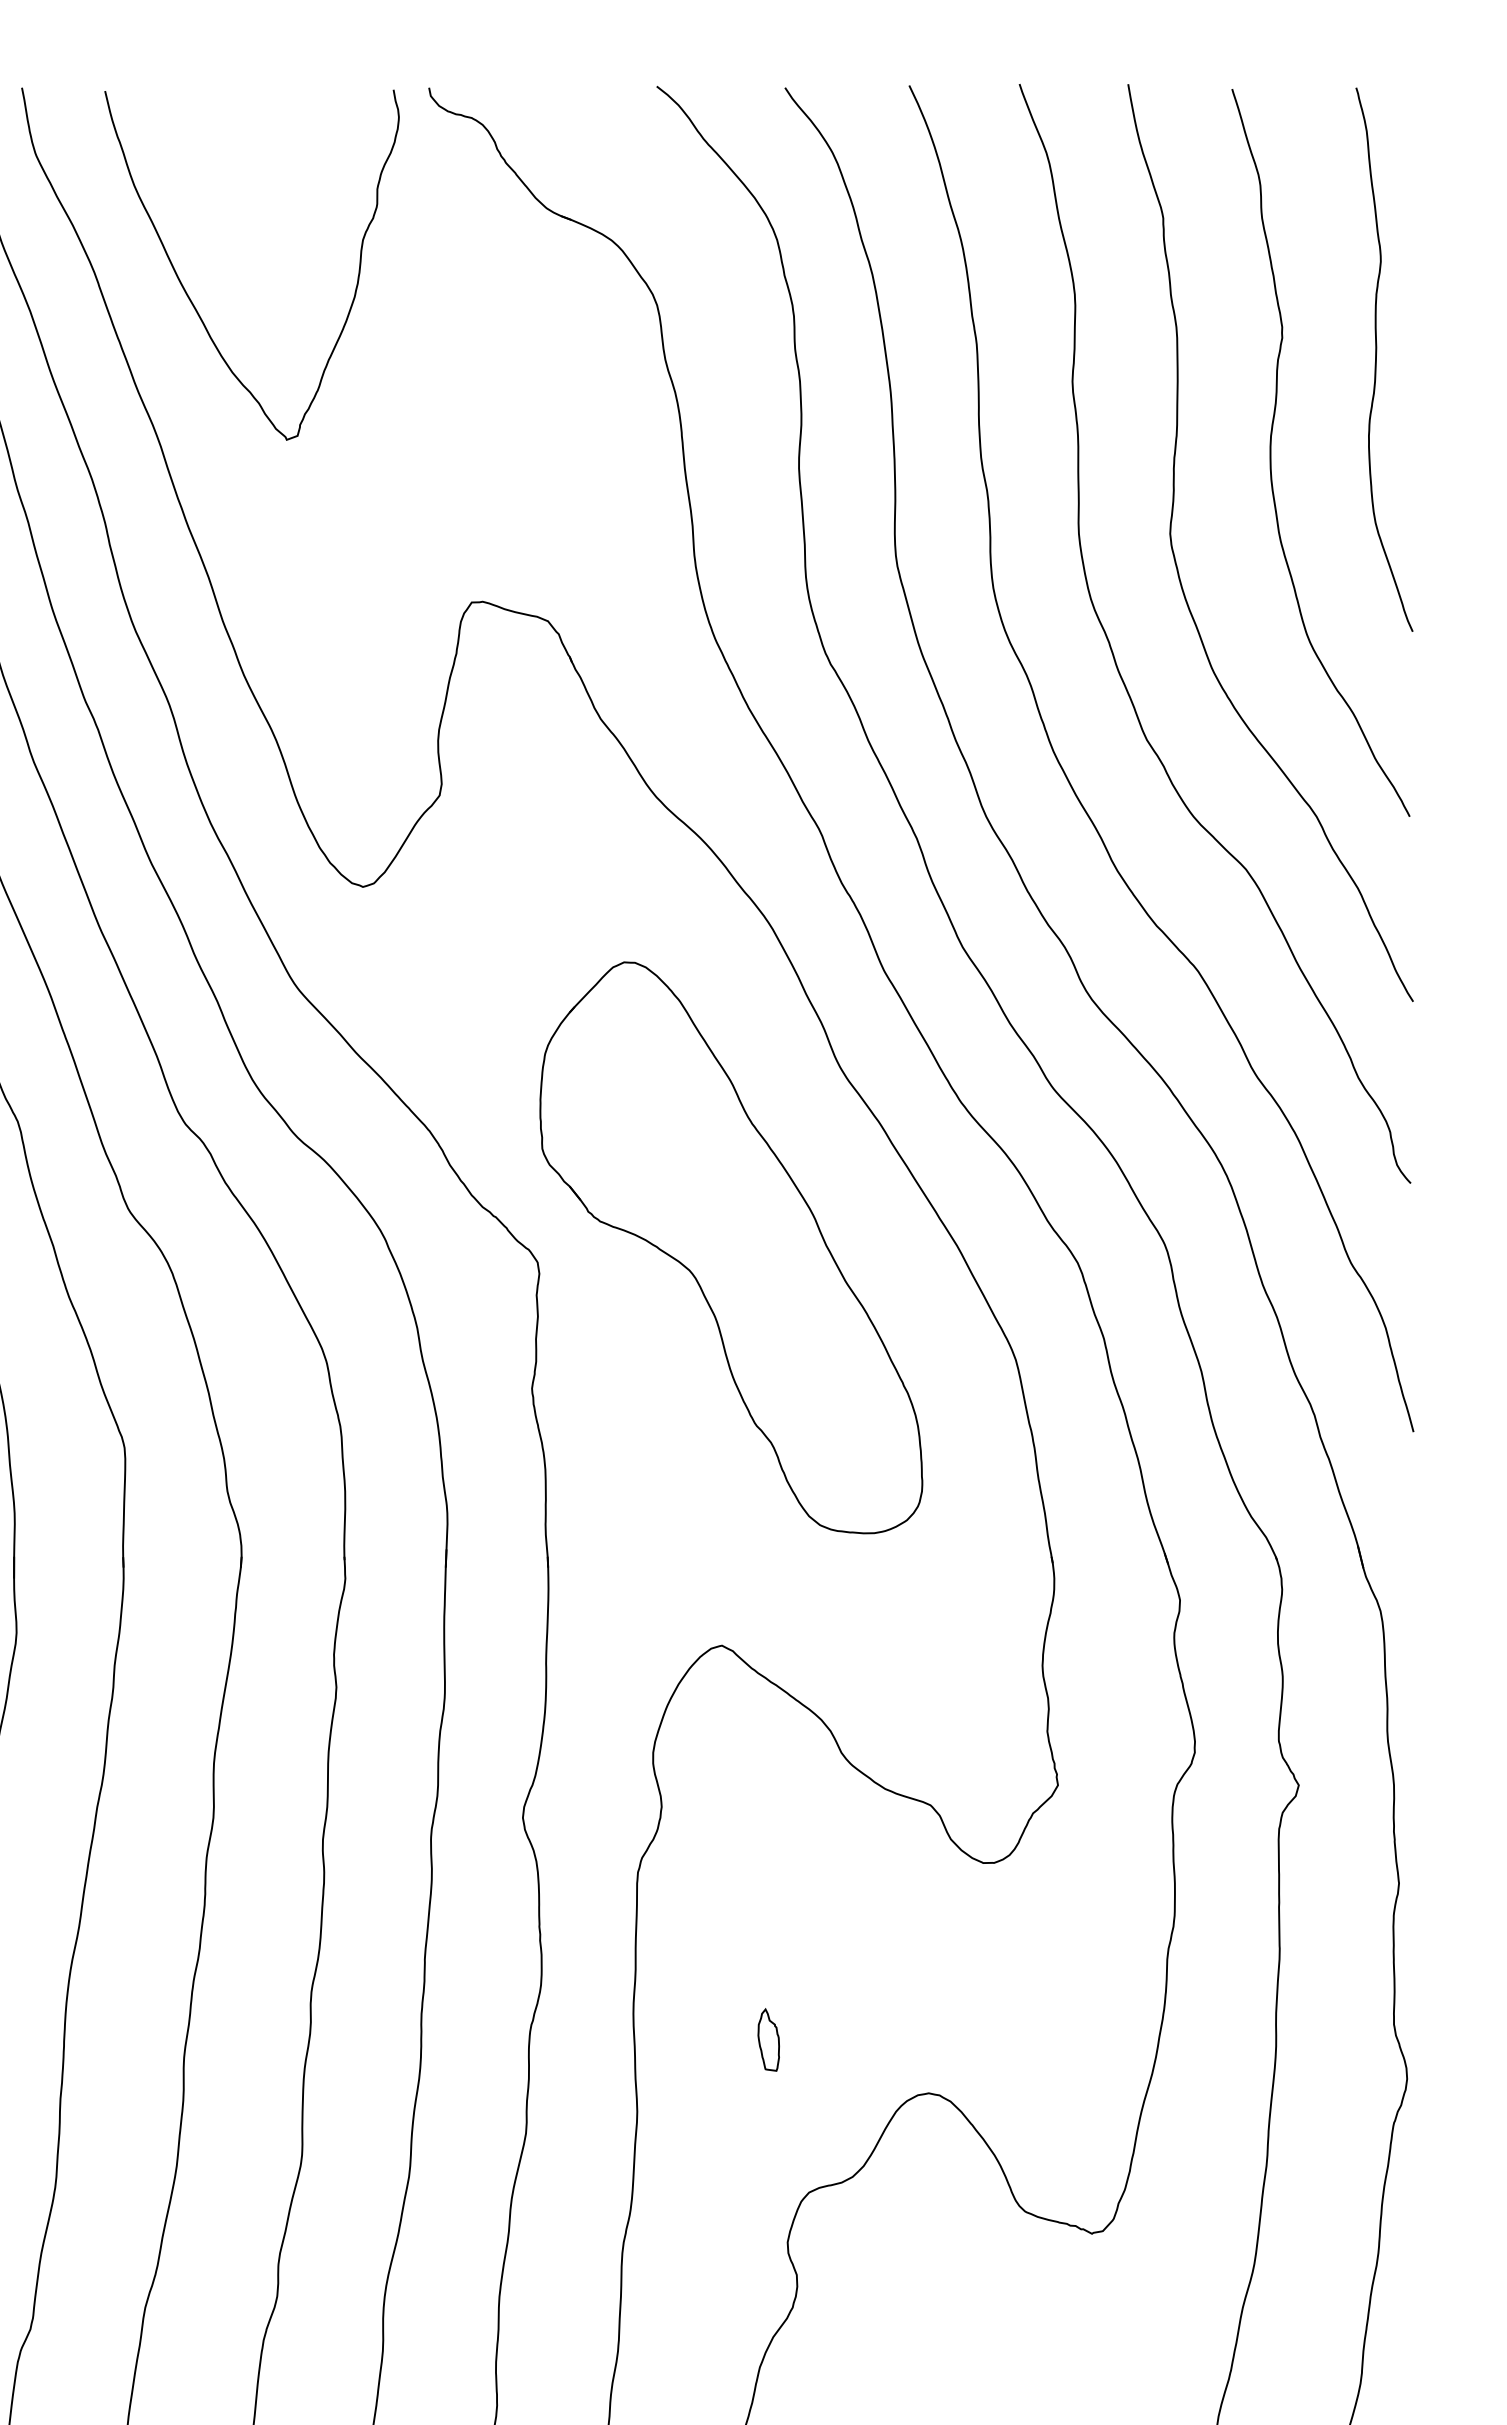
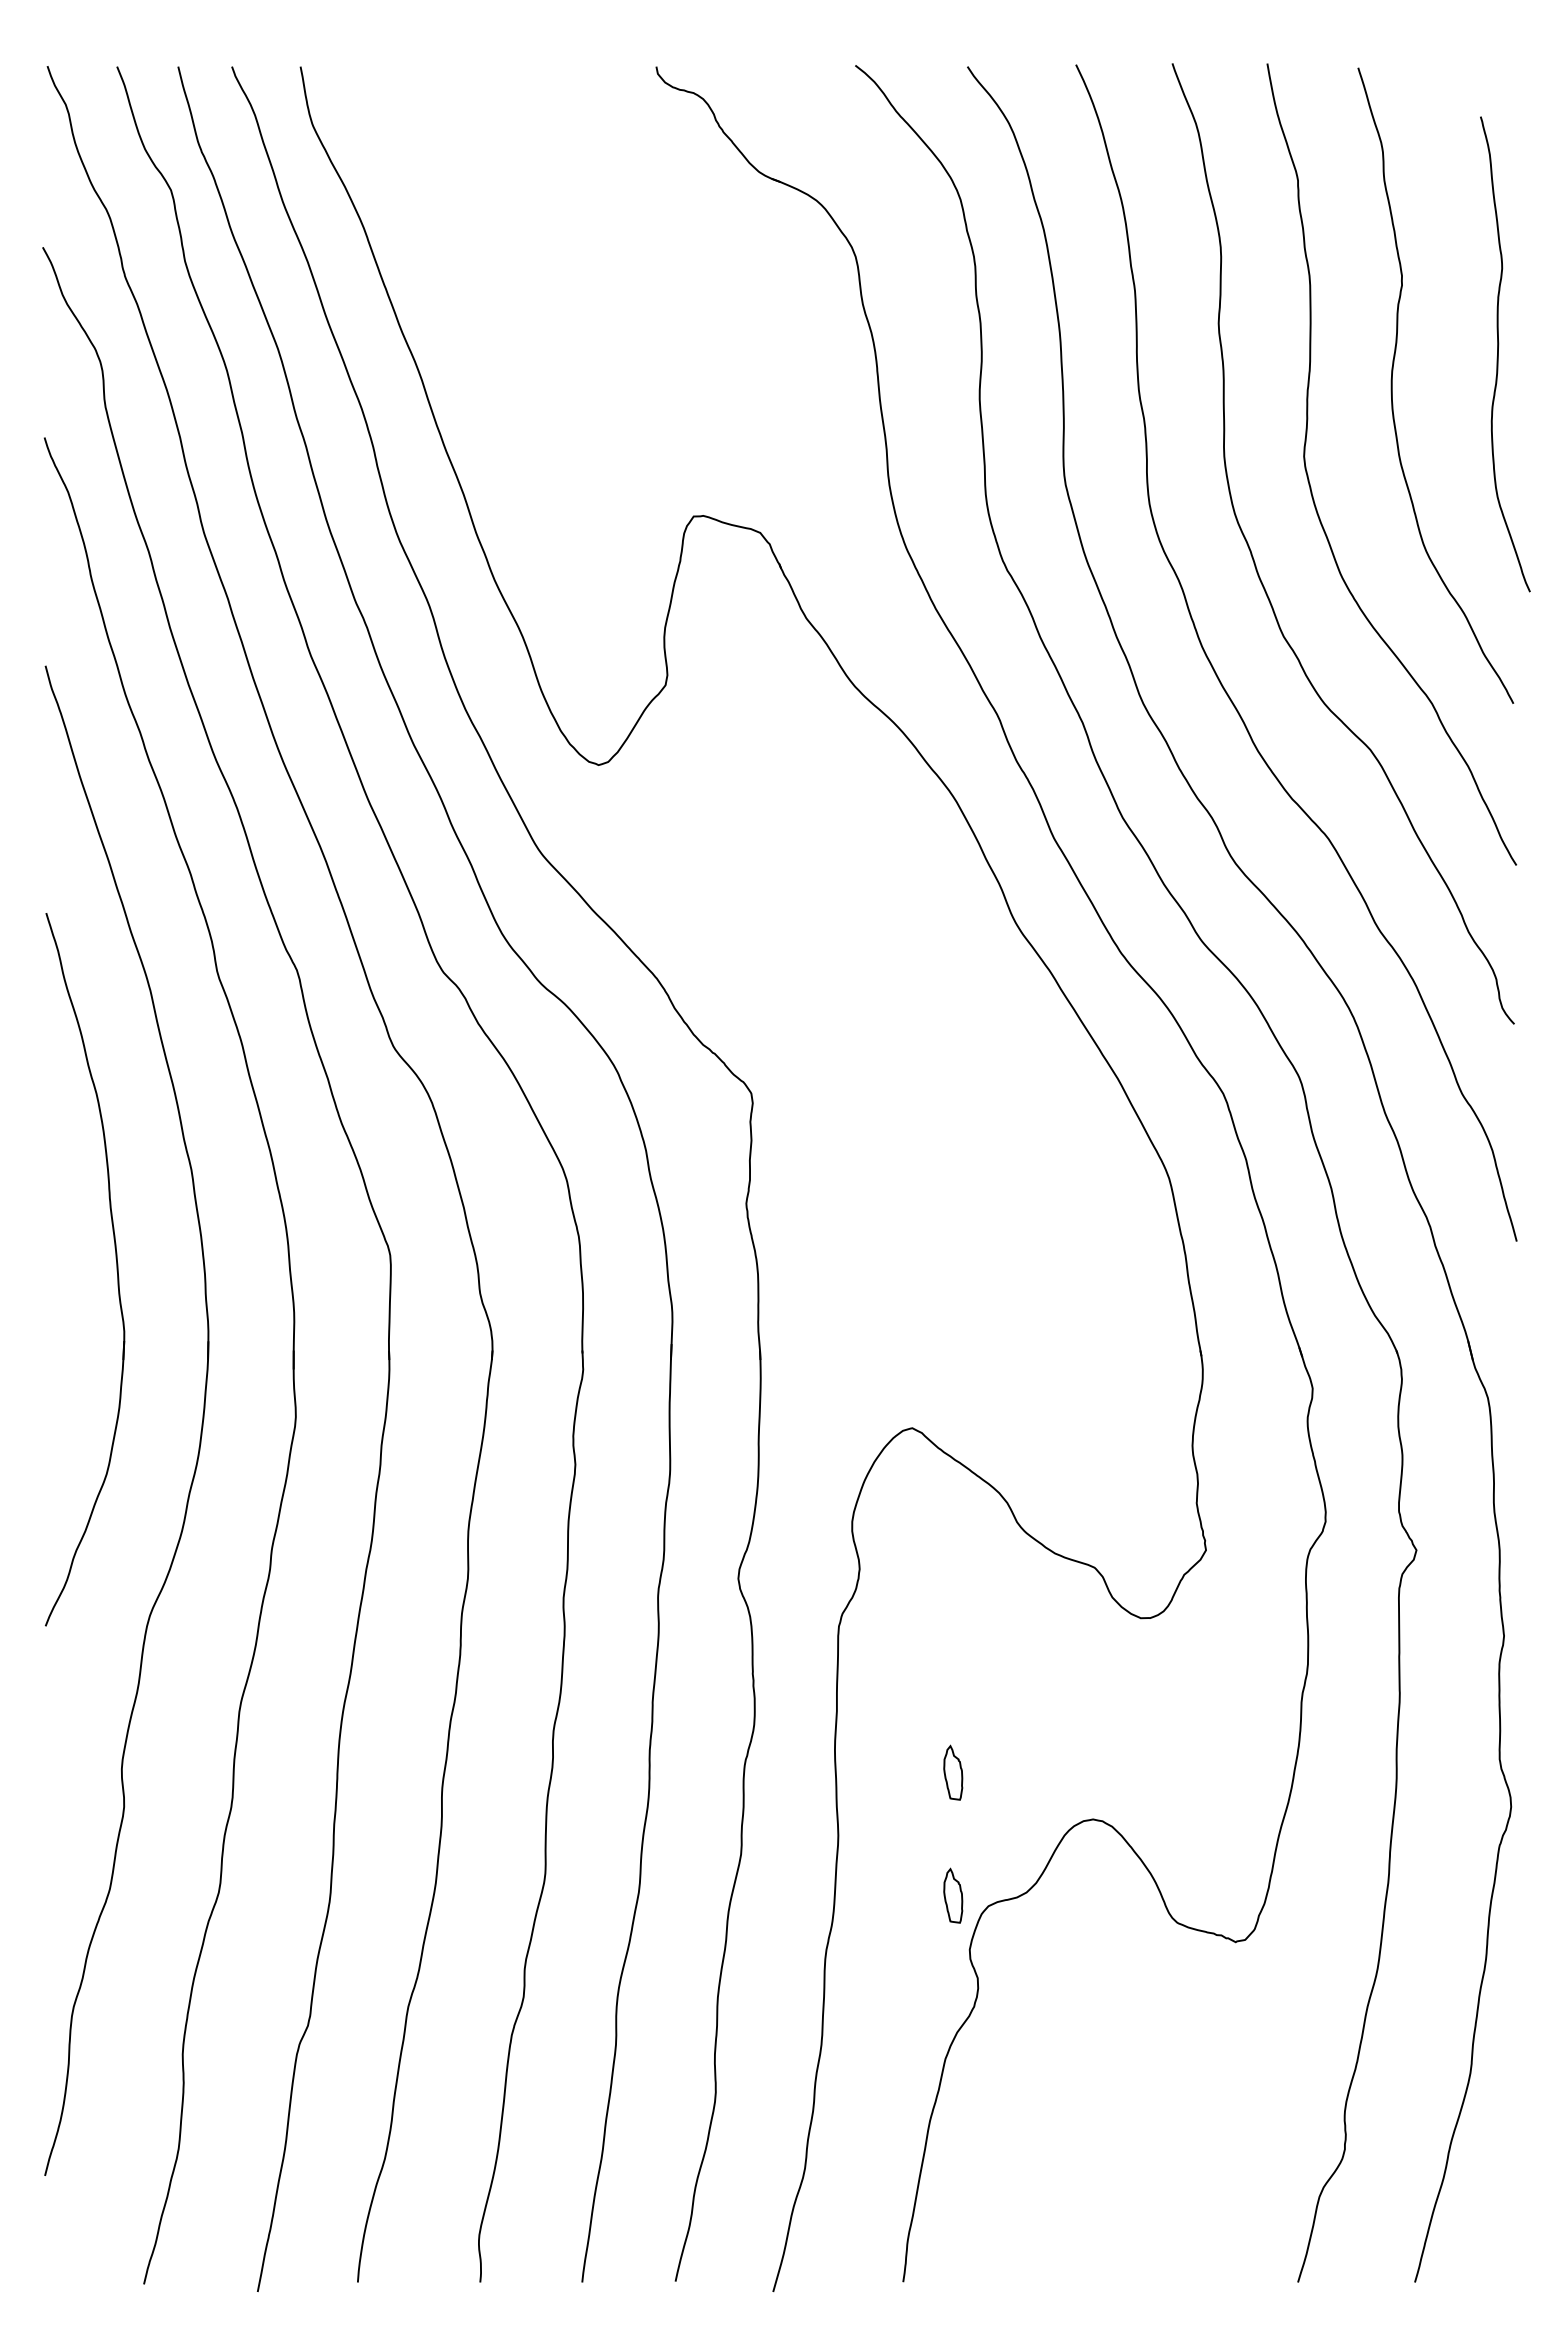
curve: (190, 296) -> (447, 249), removed
curve: (1376, 359) -> (1498, 354), moved
part: (731, 1247) -> (920, 1080), removed
part: (769, 2180) -> (953, 1895), added

